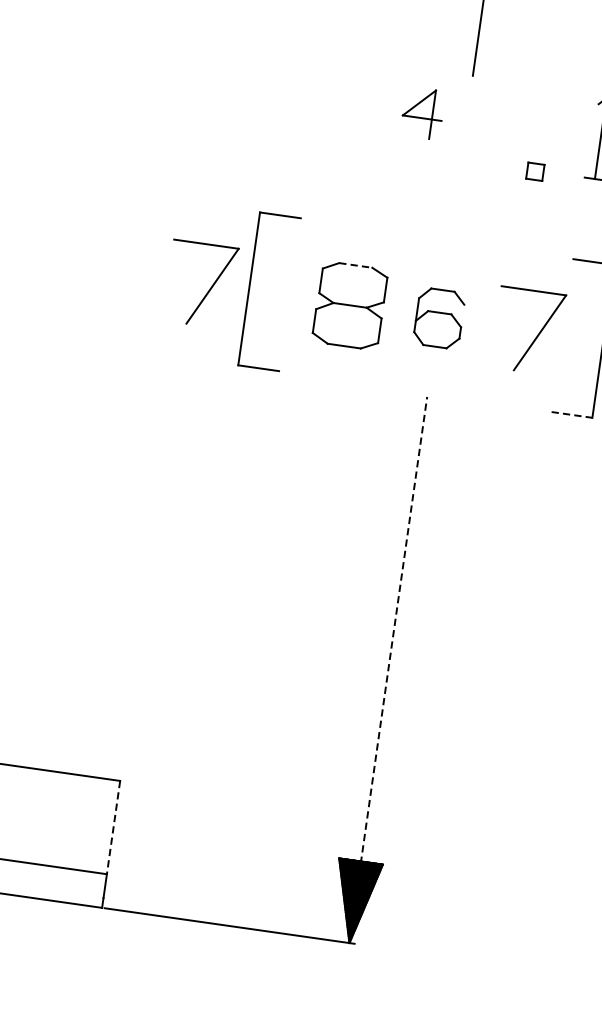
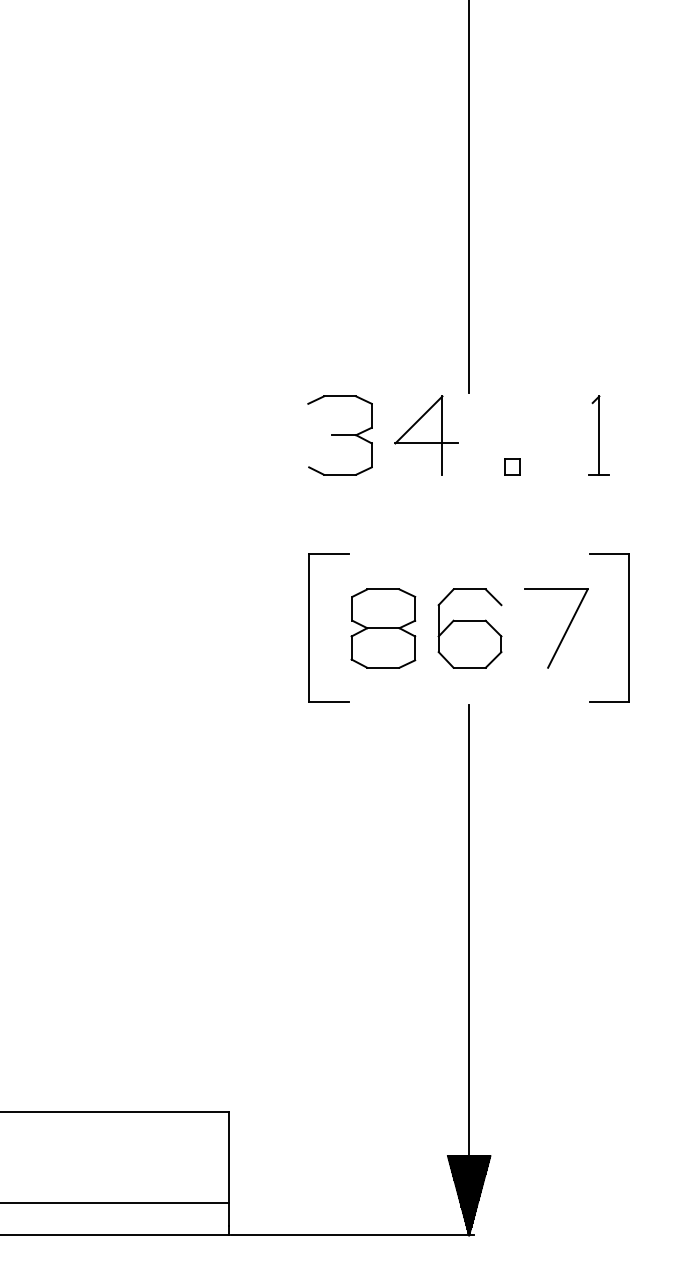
part: (333, 100) -> (339, 435), added
part: (422, 113) -> (426, 435), size x1.67
part: (535, 171) -> (512, 466), moved
line: (355, 265) -> (383, 589), dashed -> solid
part: (249, 288) -> (309, 627), moved
part: (208, 289) -> (246, 632), removed
part: (438, 318) -> (469, 628), size x1.43
line: (572, 415) -> (609, 702), dashed -> solid
line: (388, 669) -> (469, 969), dashed -> solid
line: (113, 827) -> (228, 1157), dashed -> solid

